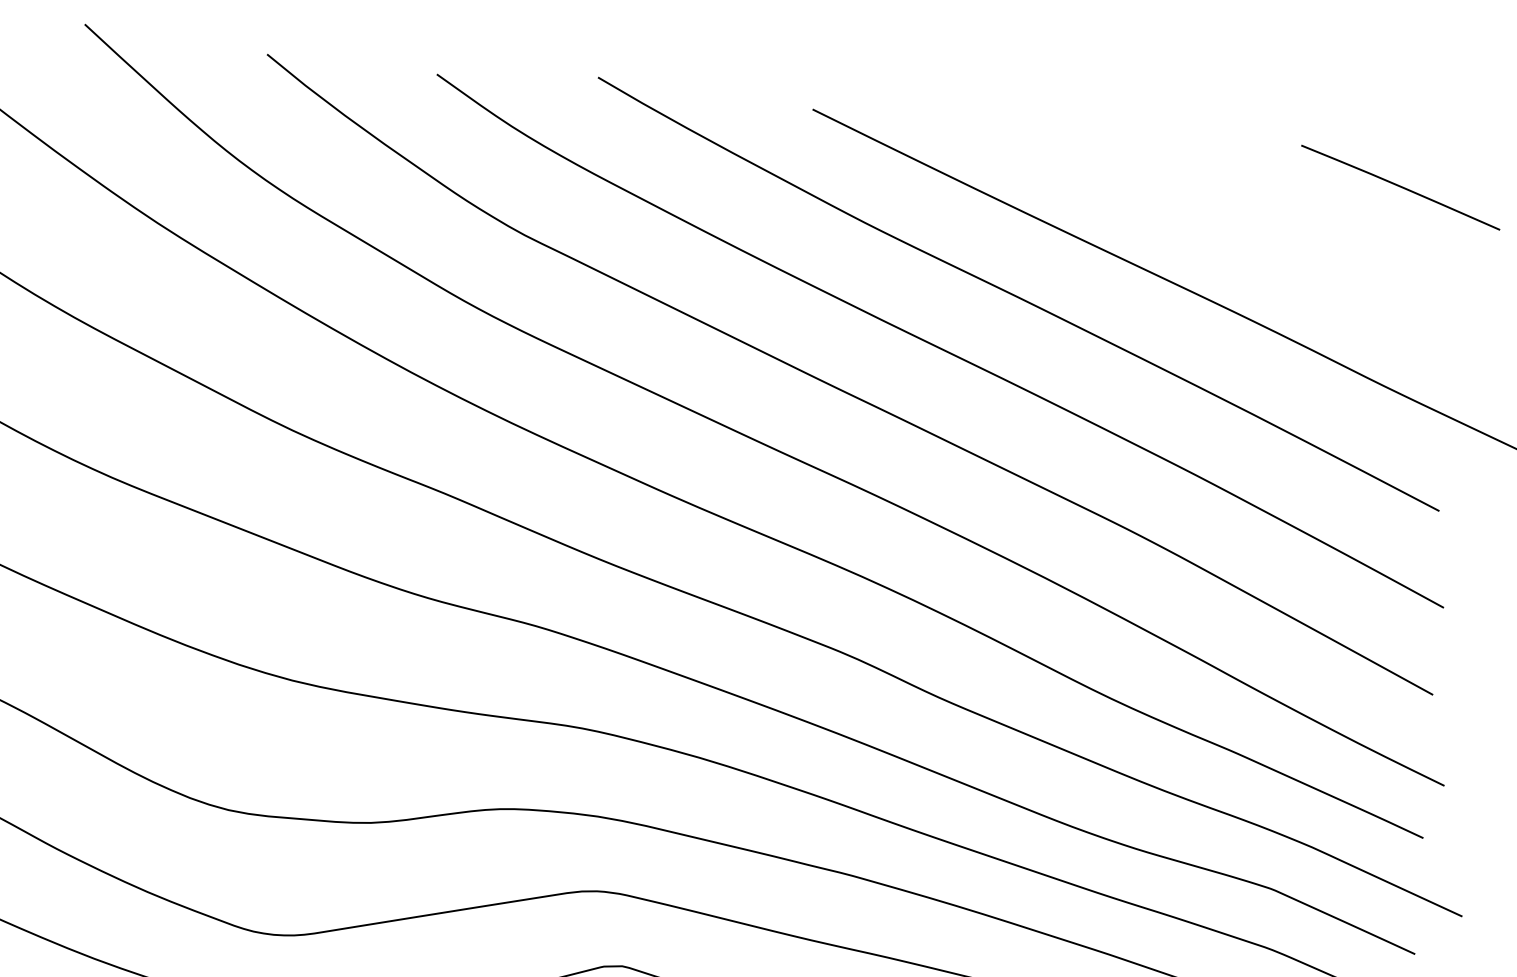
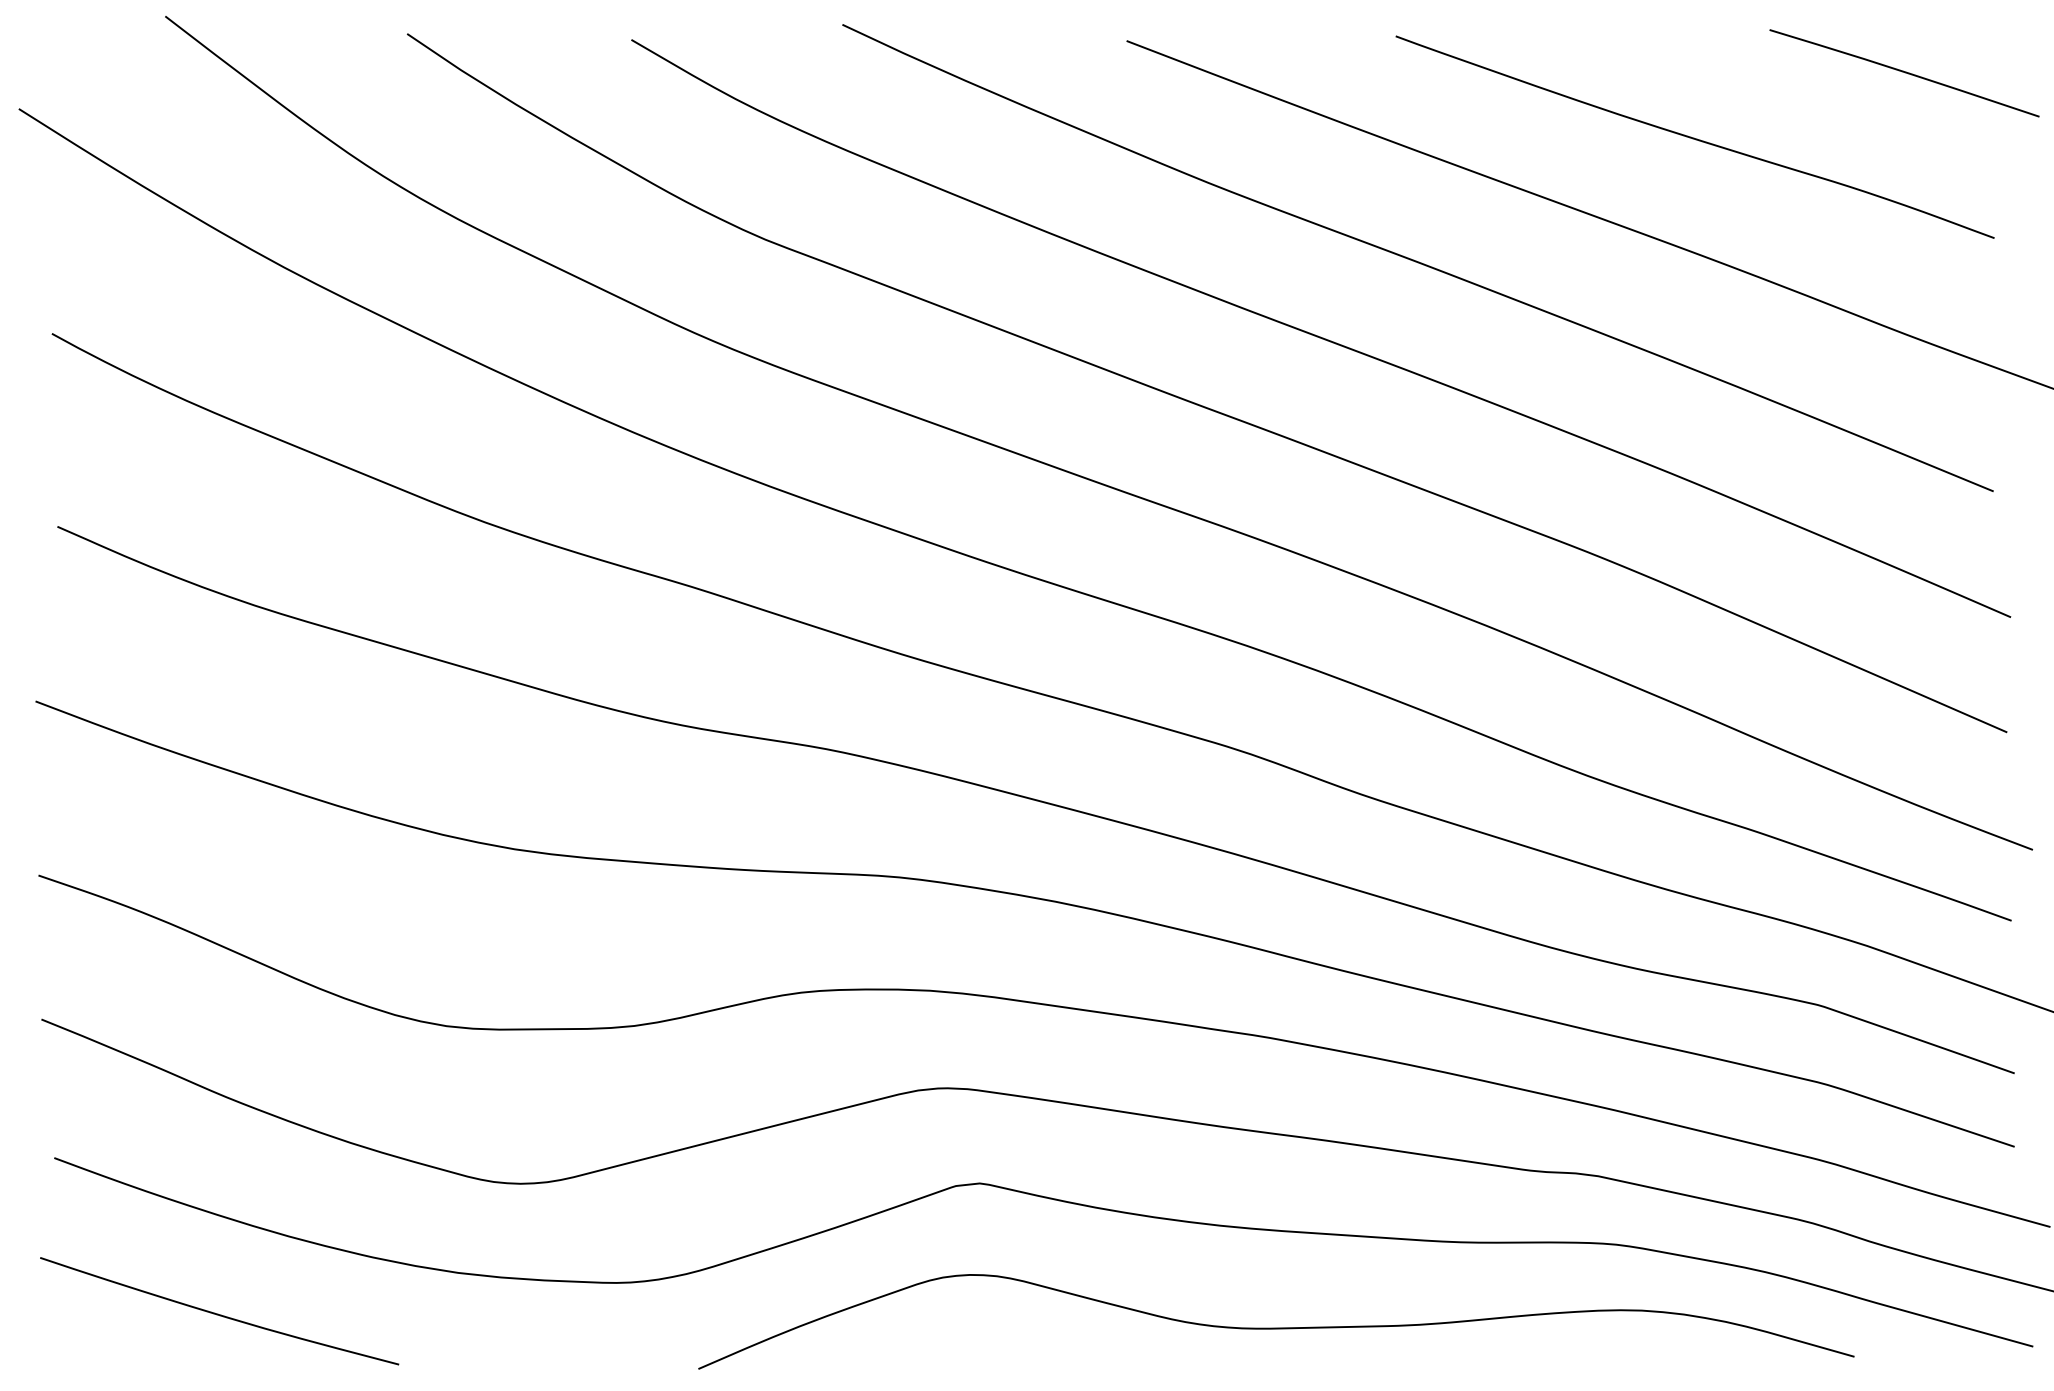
curve: (1236, 221) -> (1694, 137), added

